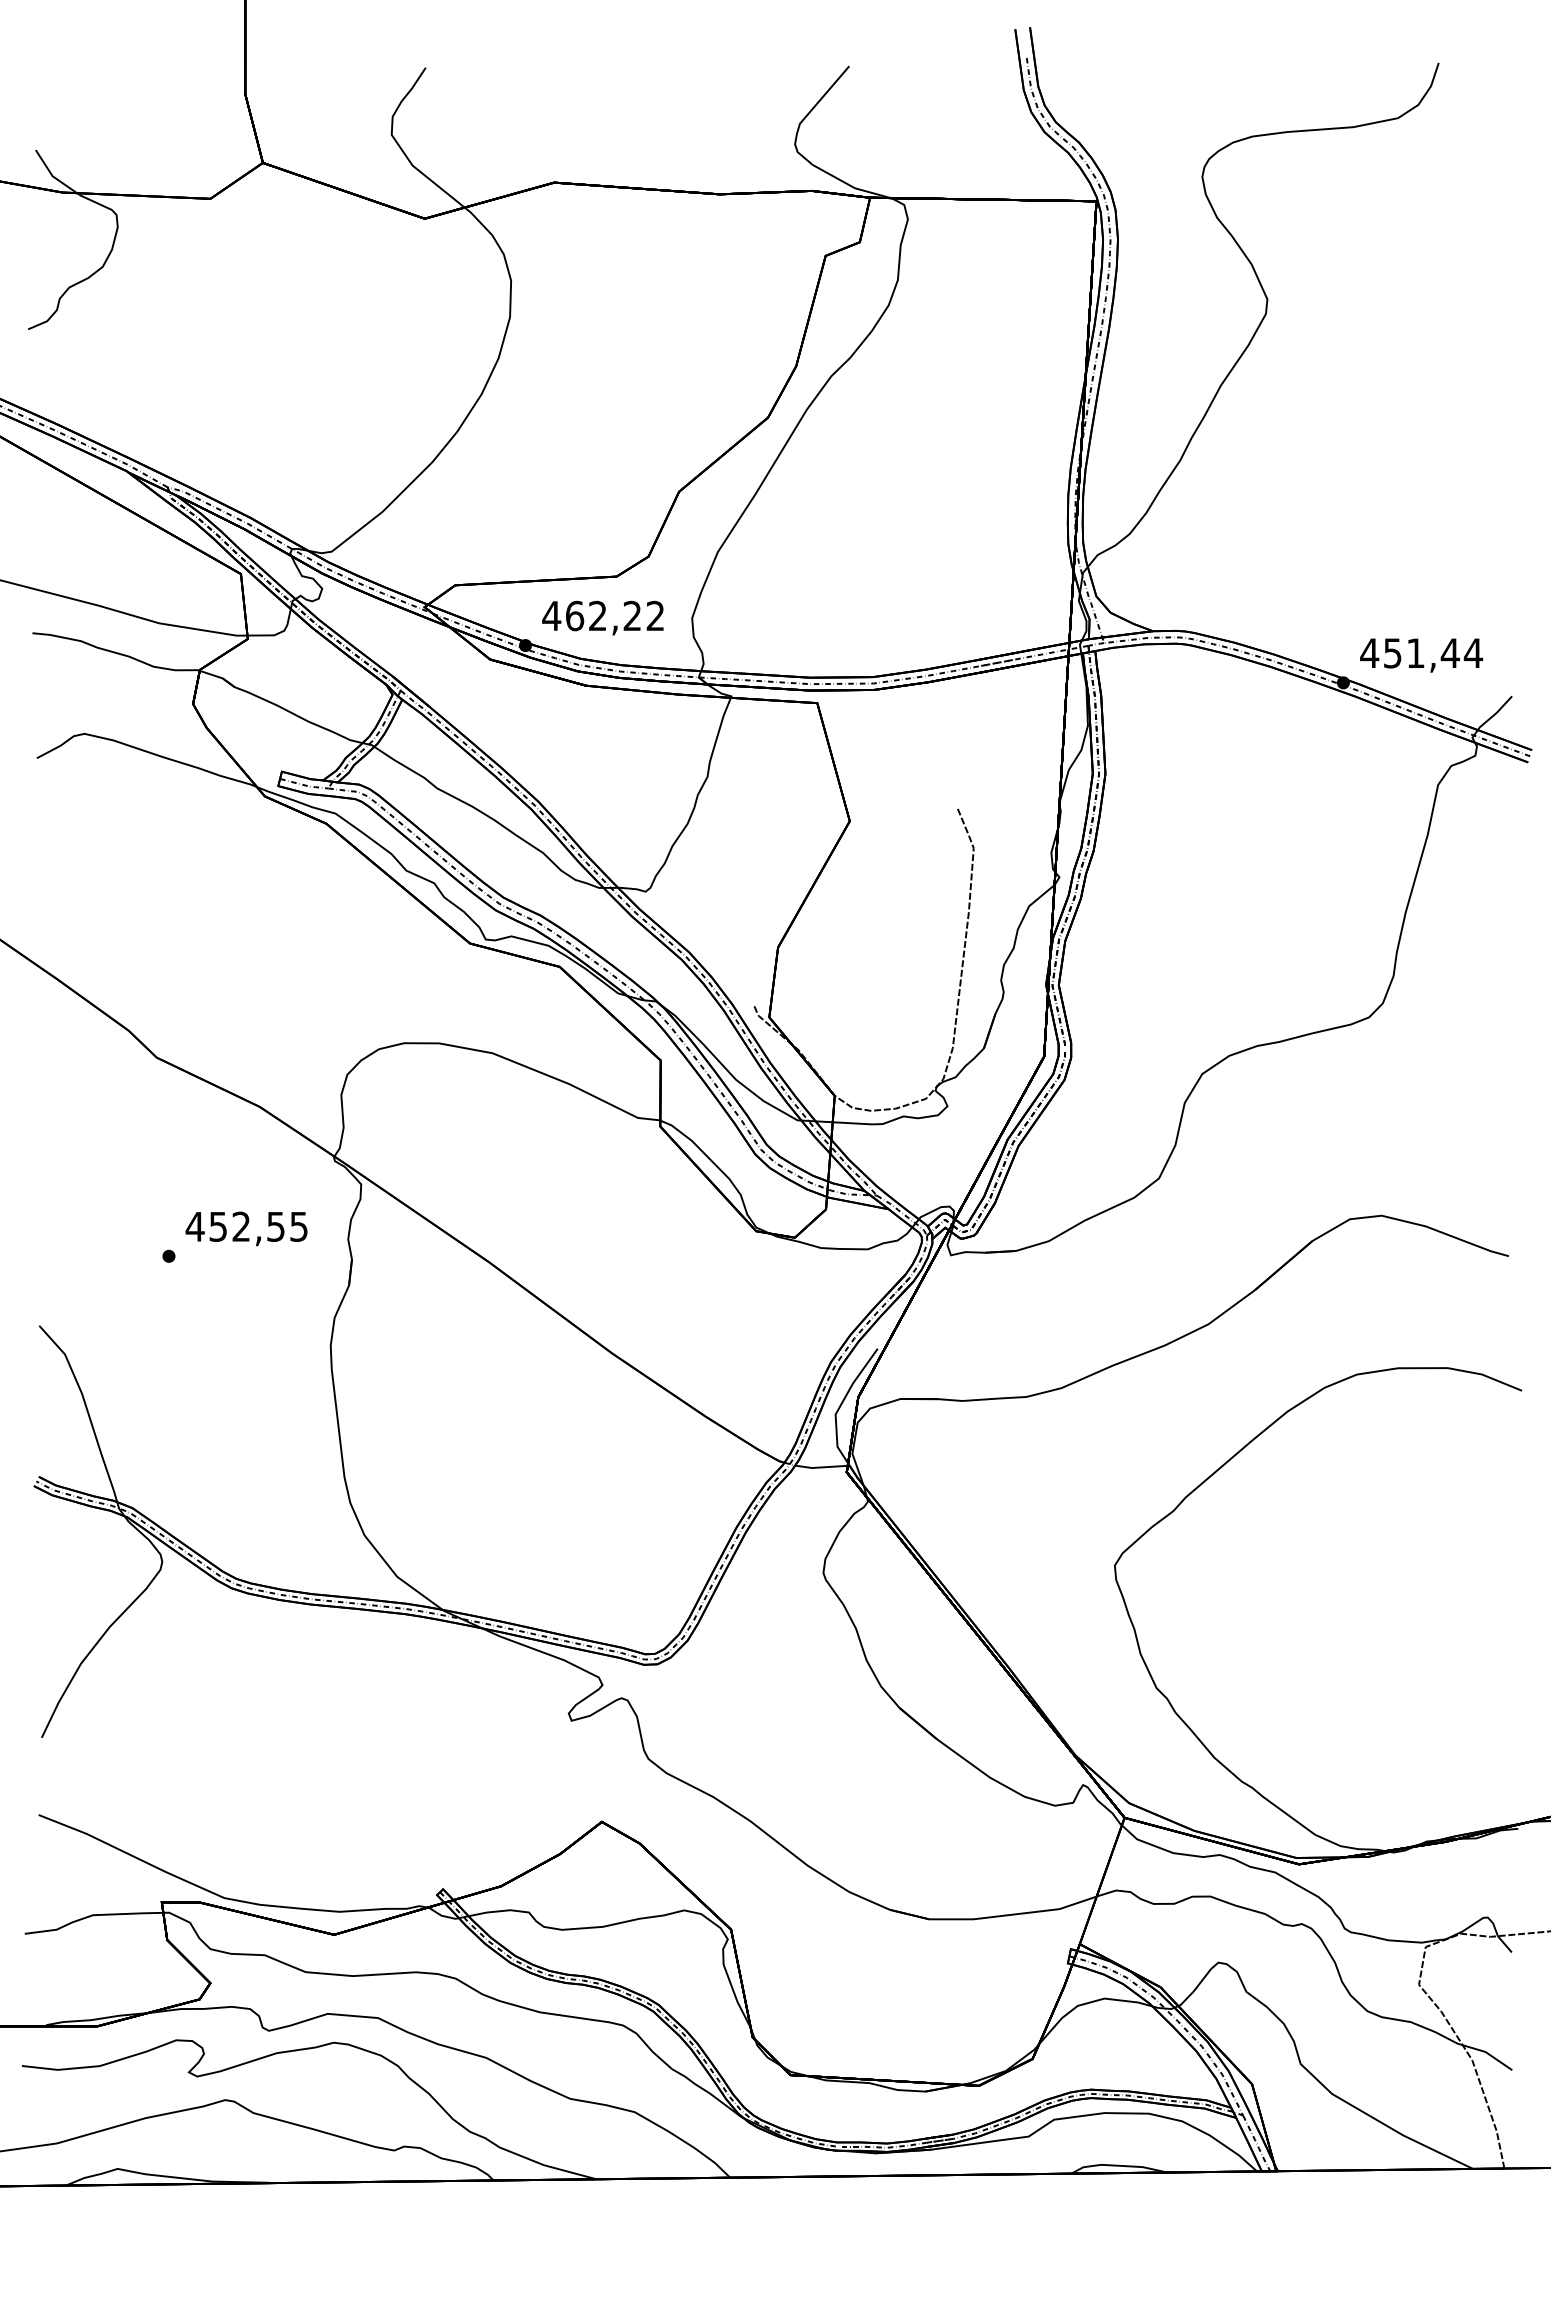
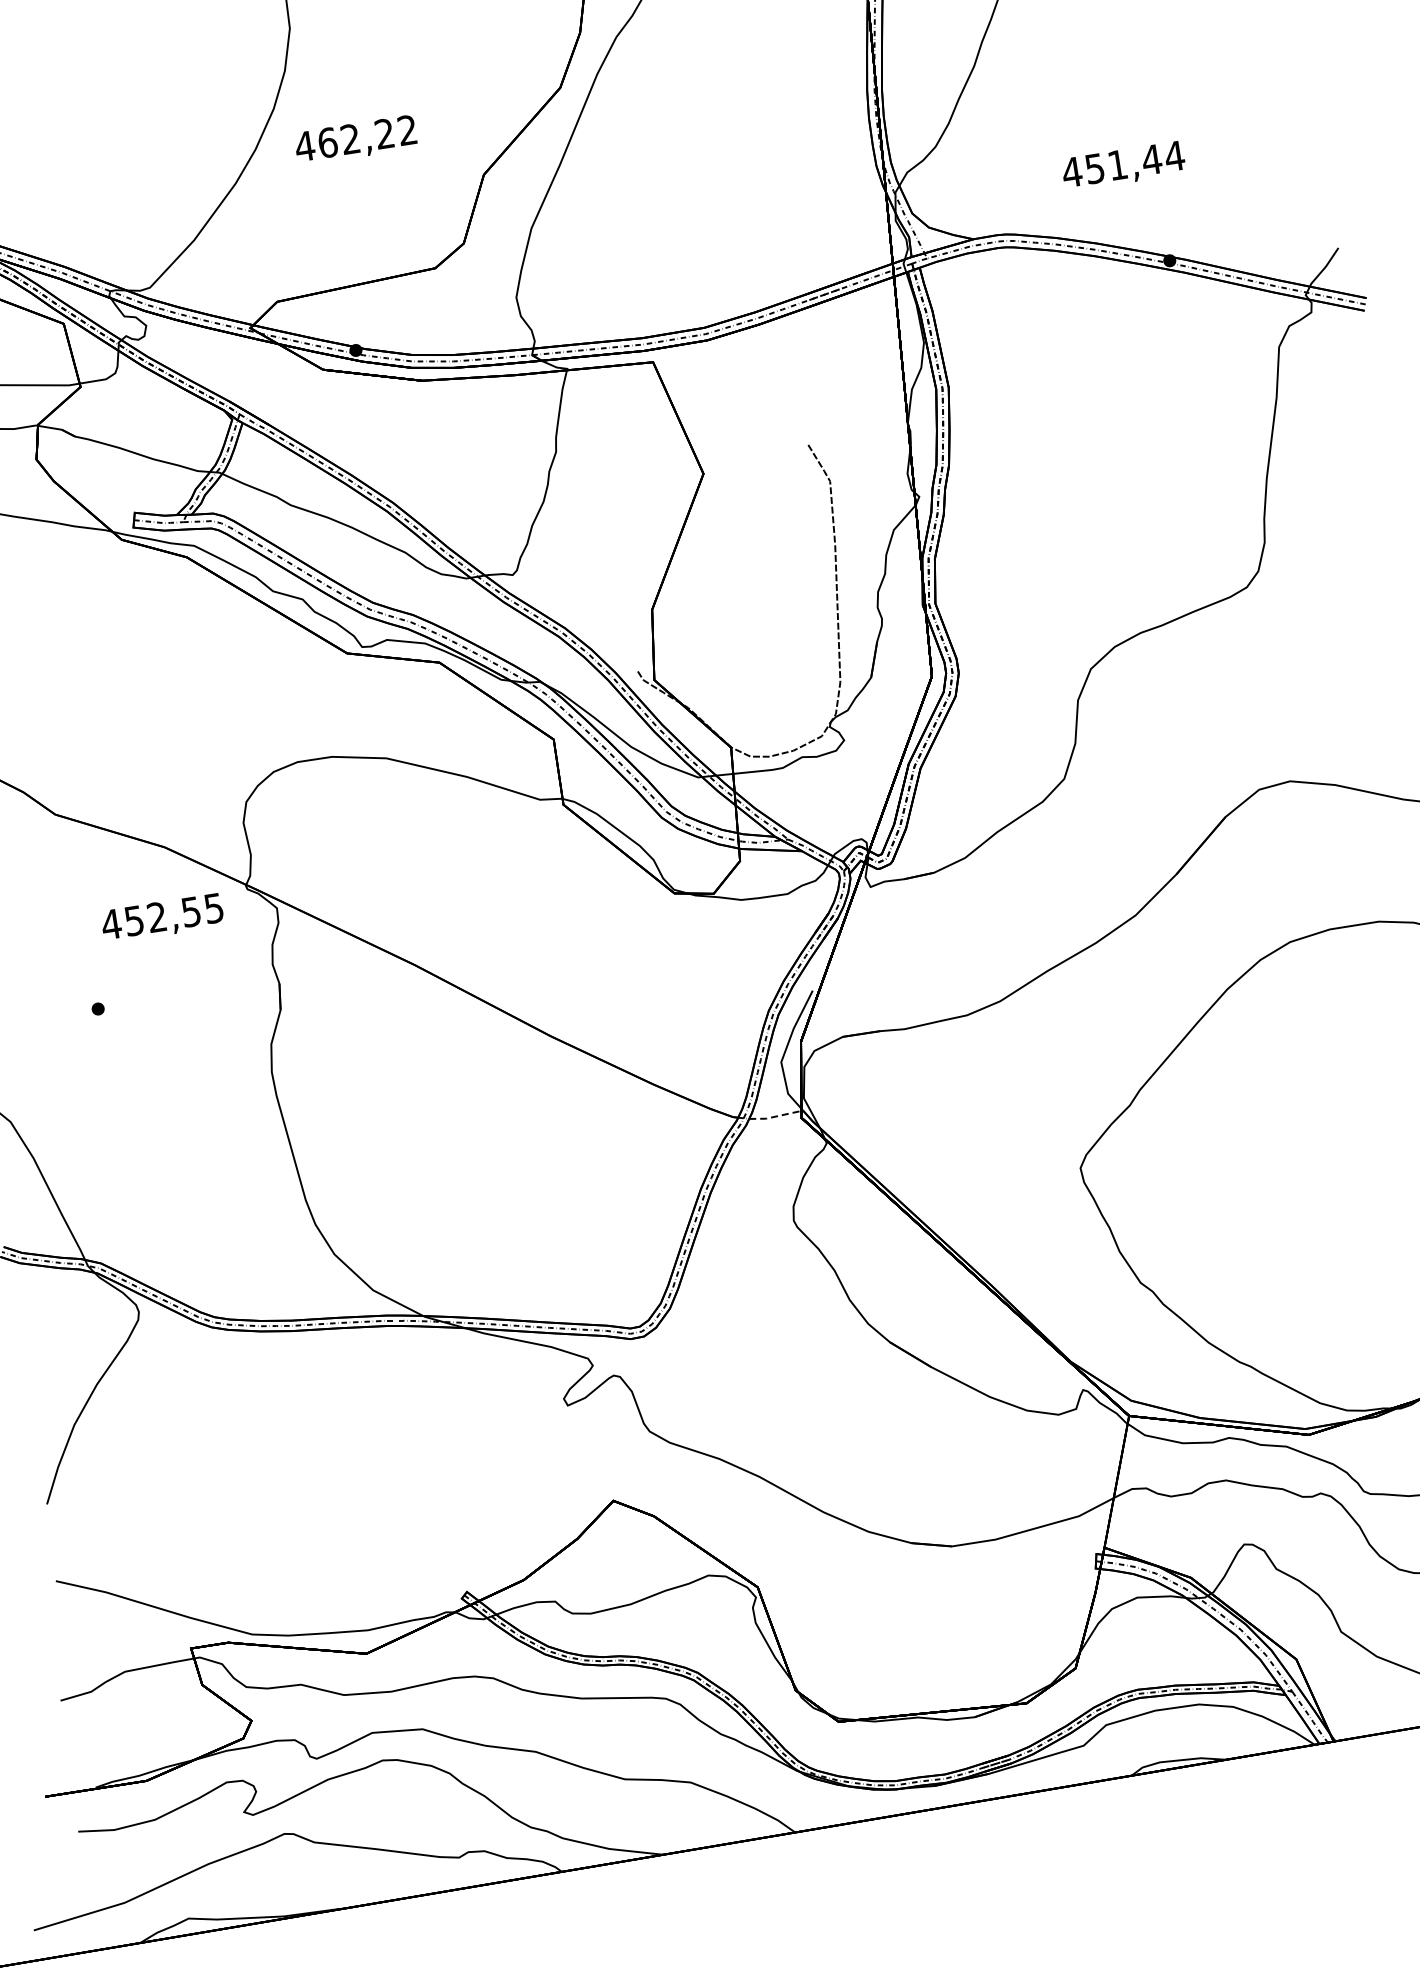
text: (602, 617) -> (355, 139), moved
text: (1421, 655) -> (1123, 166), moved
text: (246, 1228) -> (162, 918), moved
line: (821, 1467) -> (775, 1116), solid -> dashed

